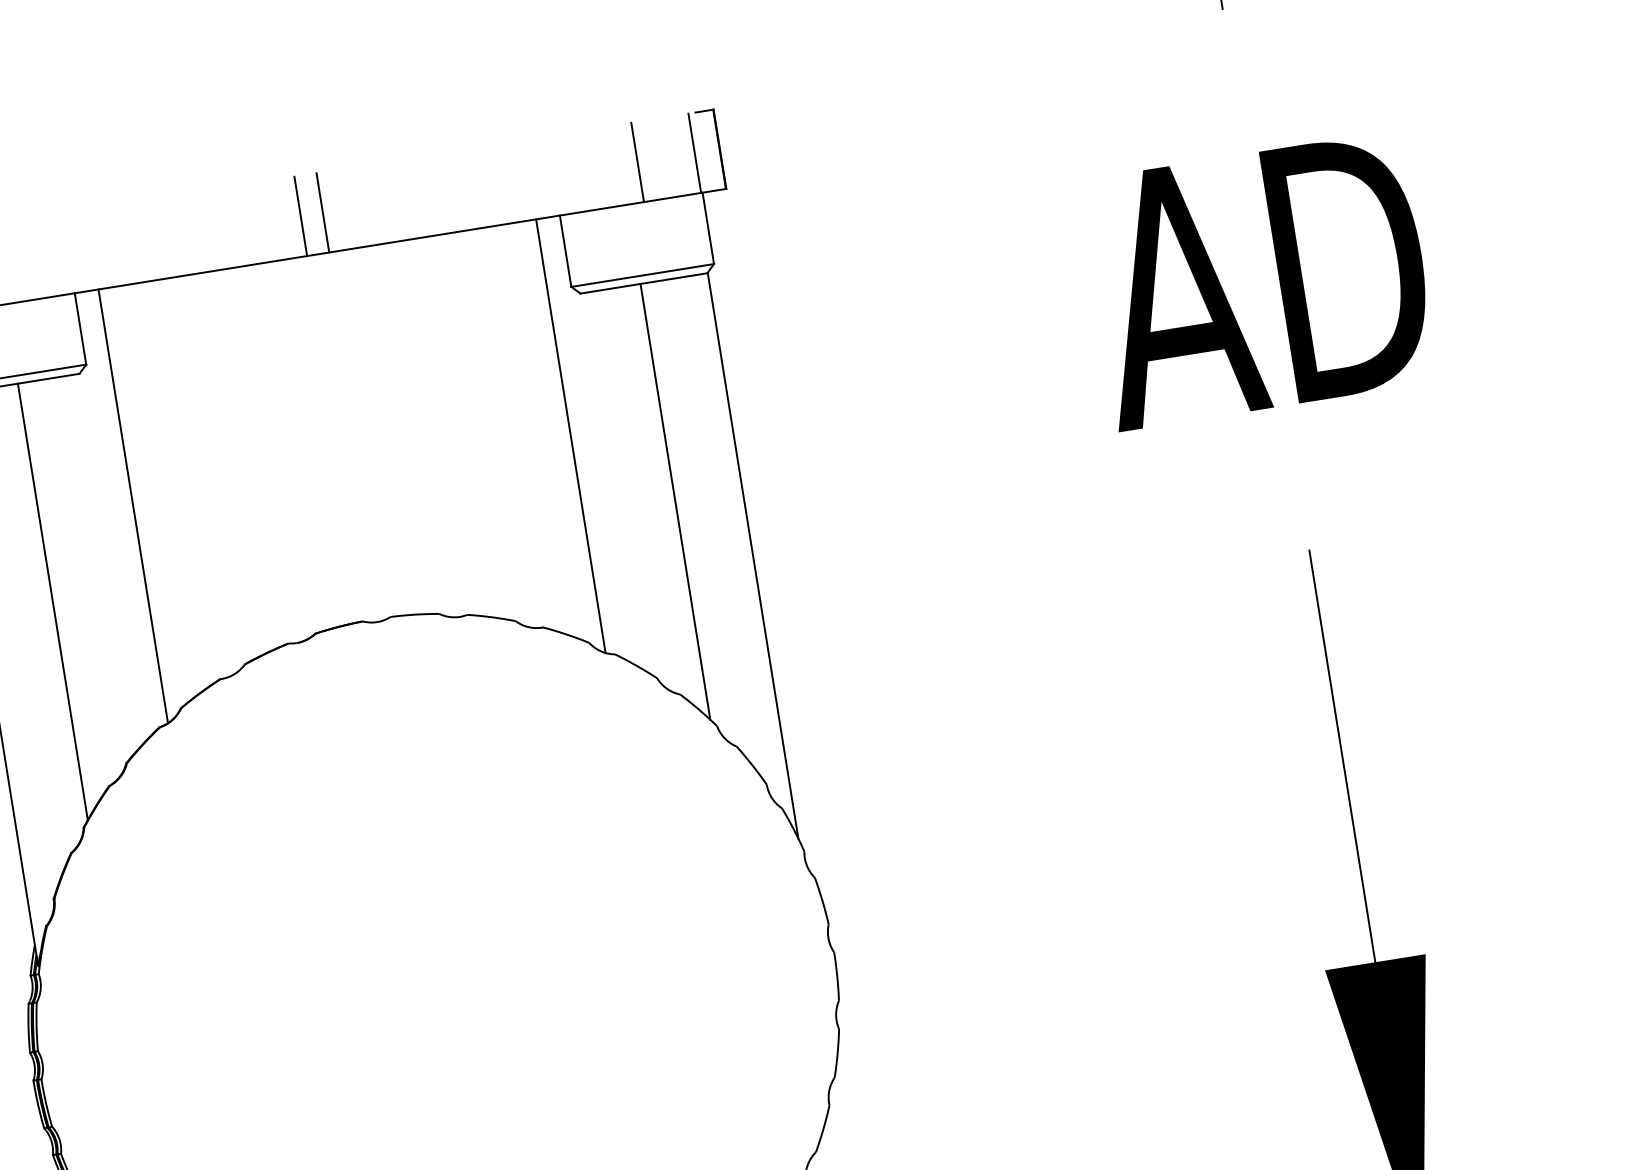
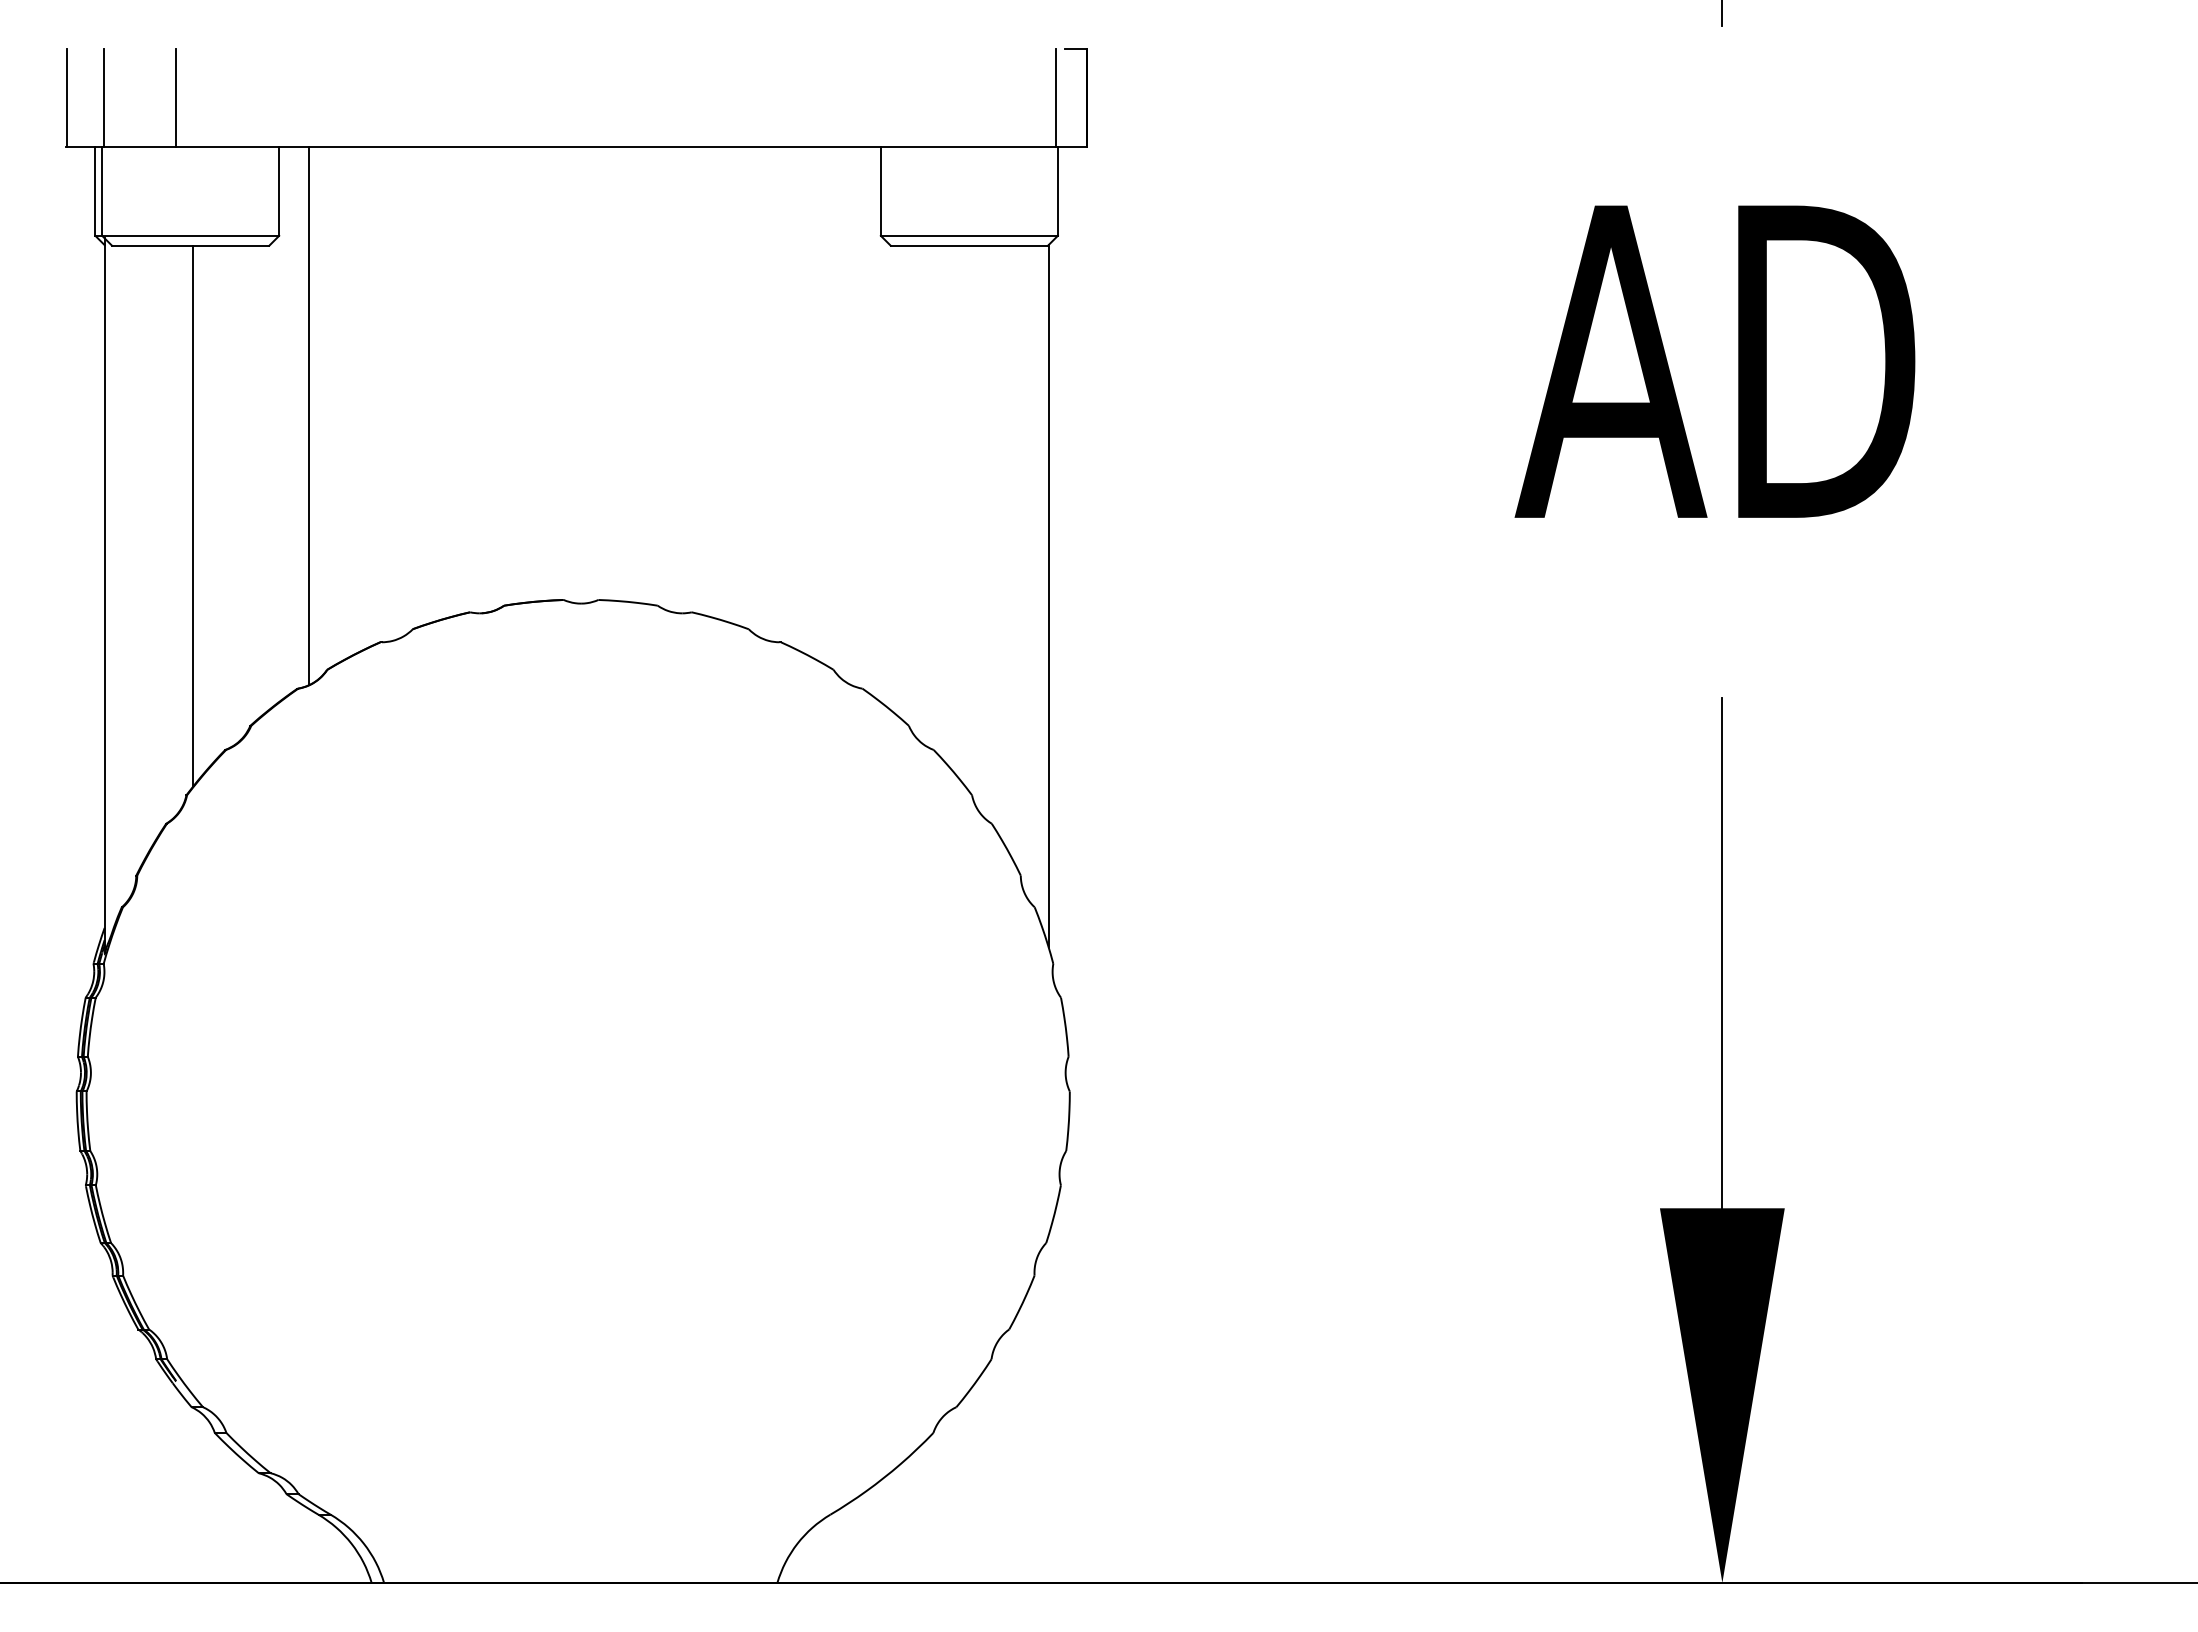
line: (637, 162) -> (985, 98), removed
line: (322, 213) -> (594, 98), removed
line: (300, 216) -> (567, 98), removed
line: (570, 436) -> (851, 416), removed
line: (675, 501) -> (965, 515), removed

